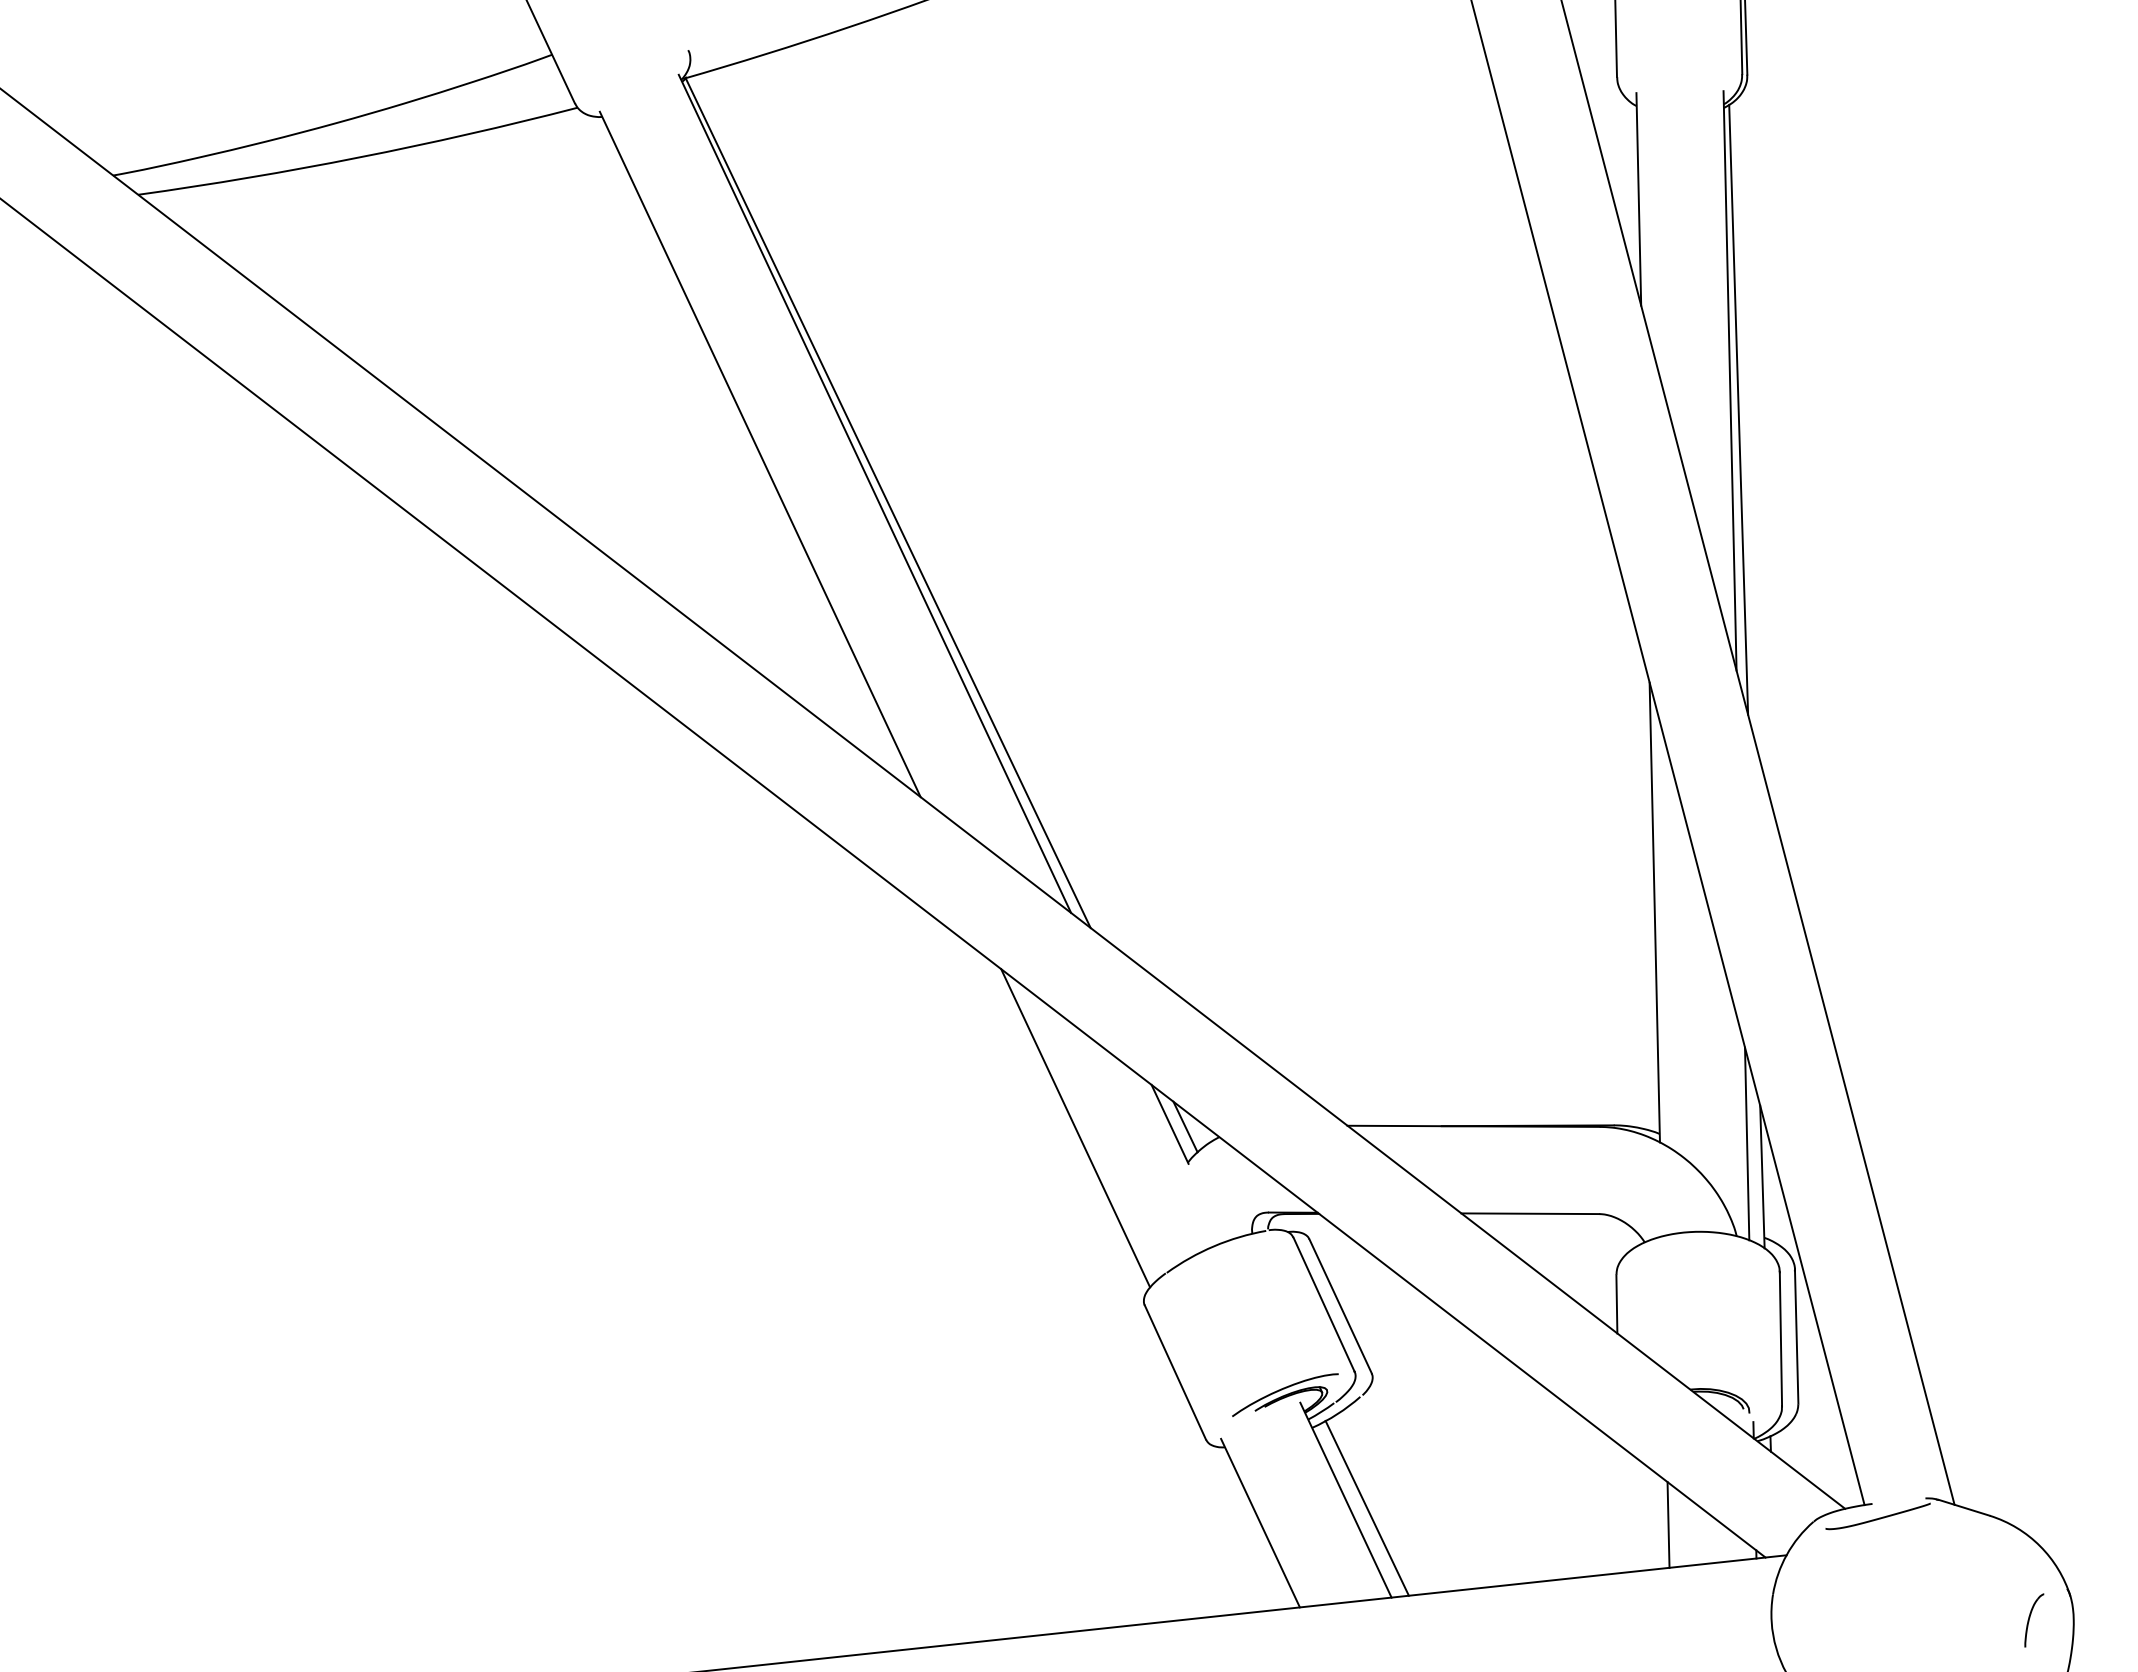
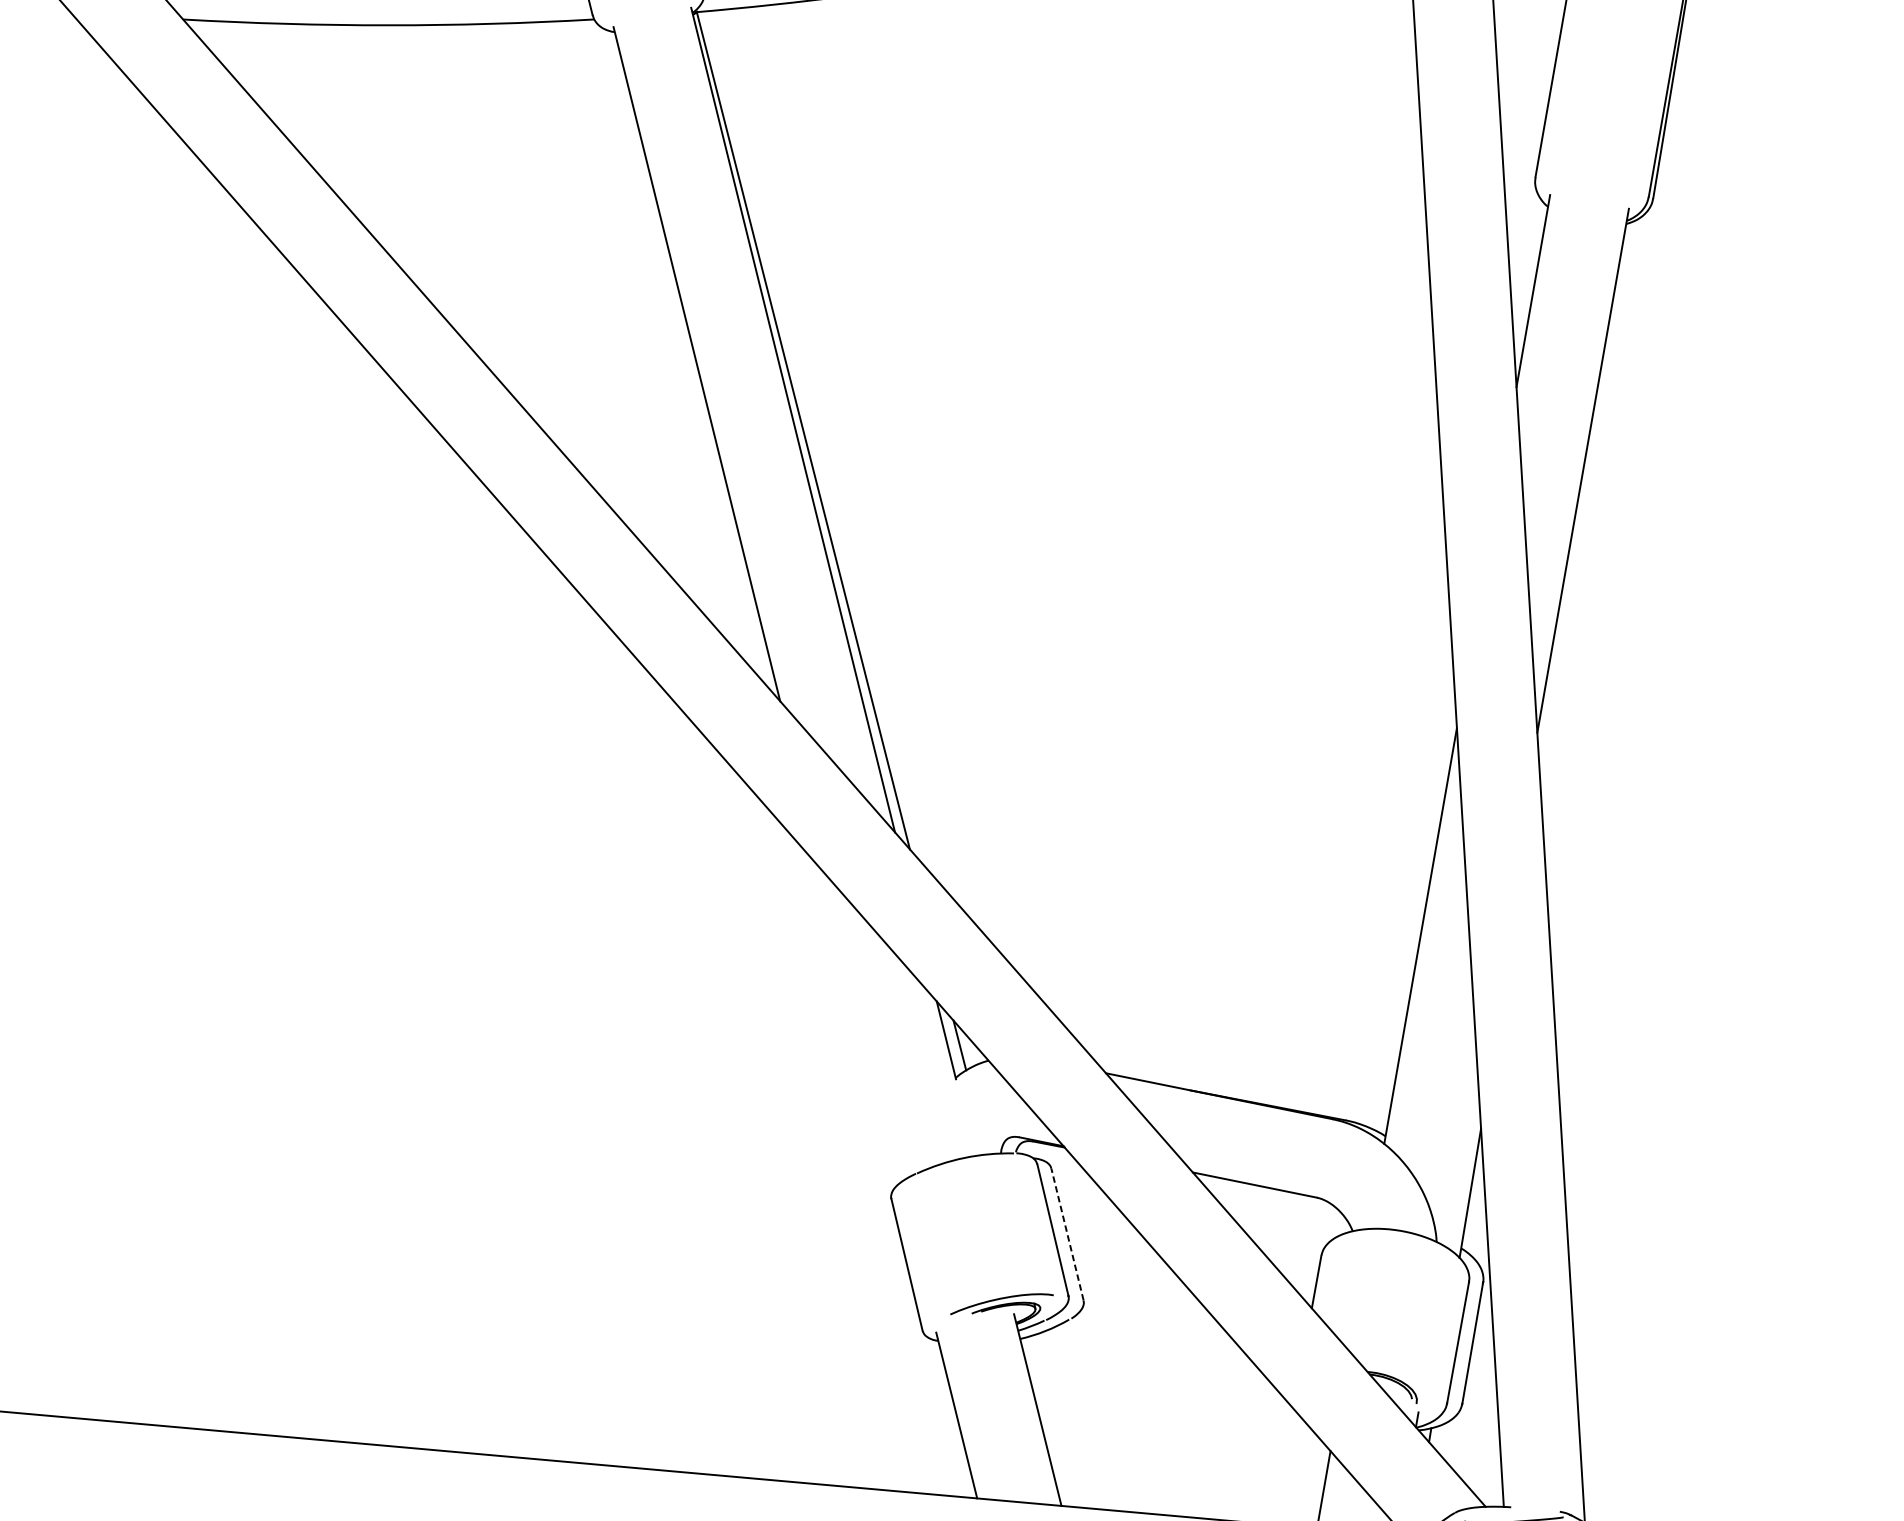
line: (1738, 409) -> (1585, 498), removed
line: (1075, 1128) -> (860, 1027), removed
line: (1747, 1143) -> (1462, 1160), removed
line: (1340, 1306) -> (1067, 1234), solid -> dashed
line: (1366, 1507) -> (1054, 1420), removed

